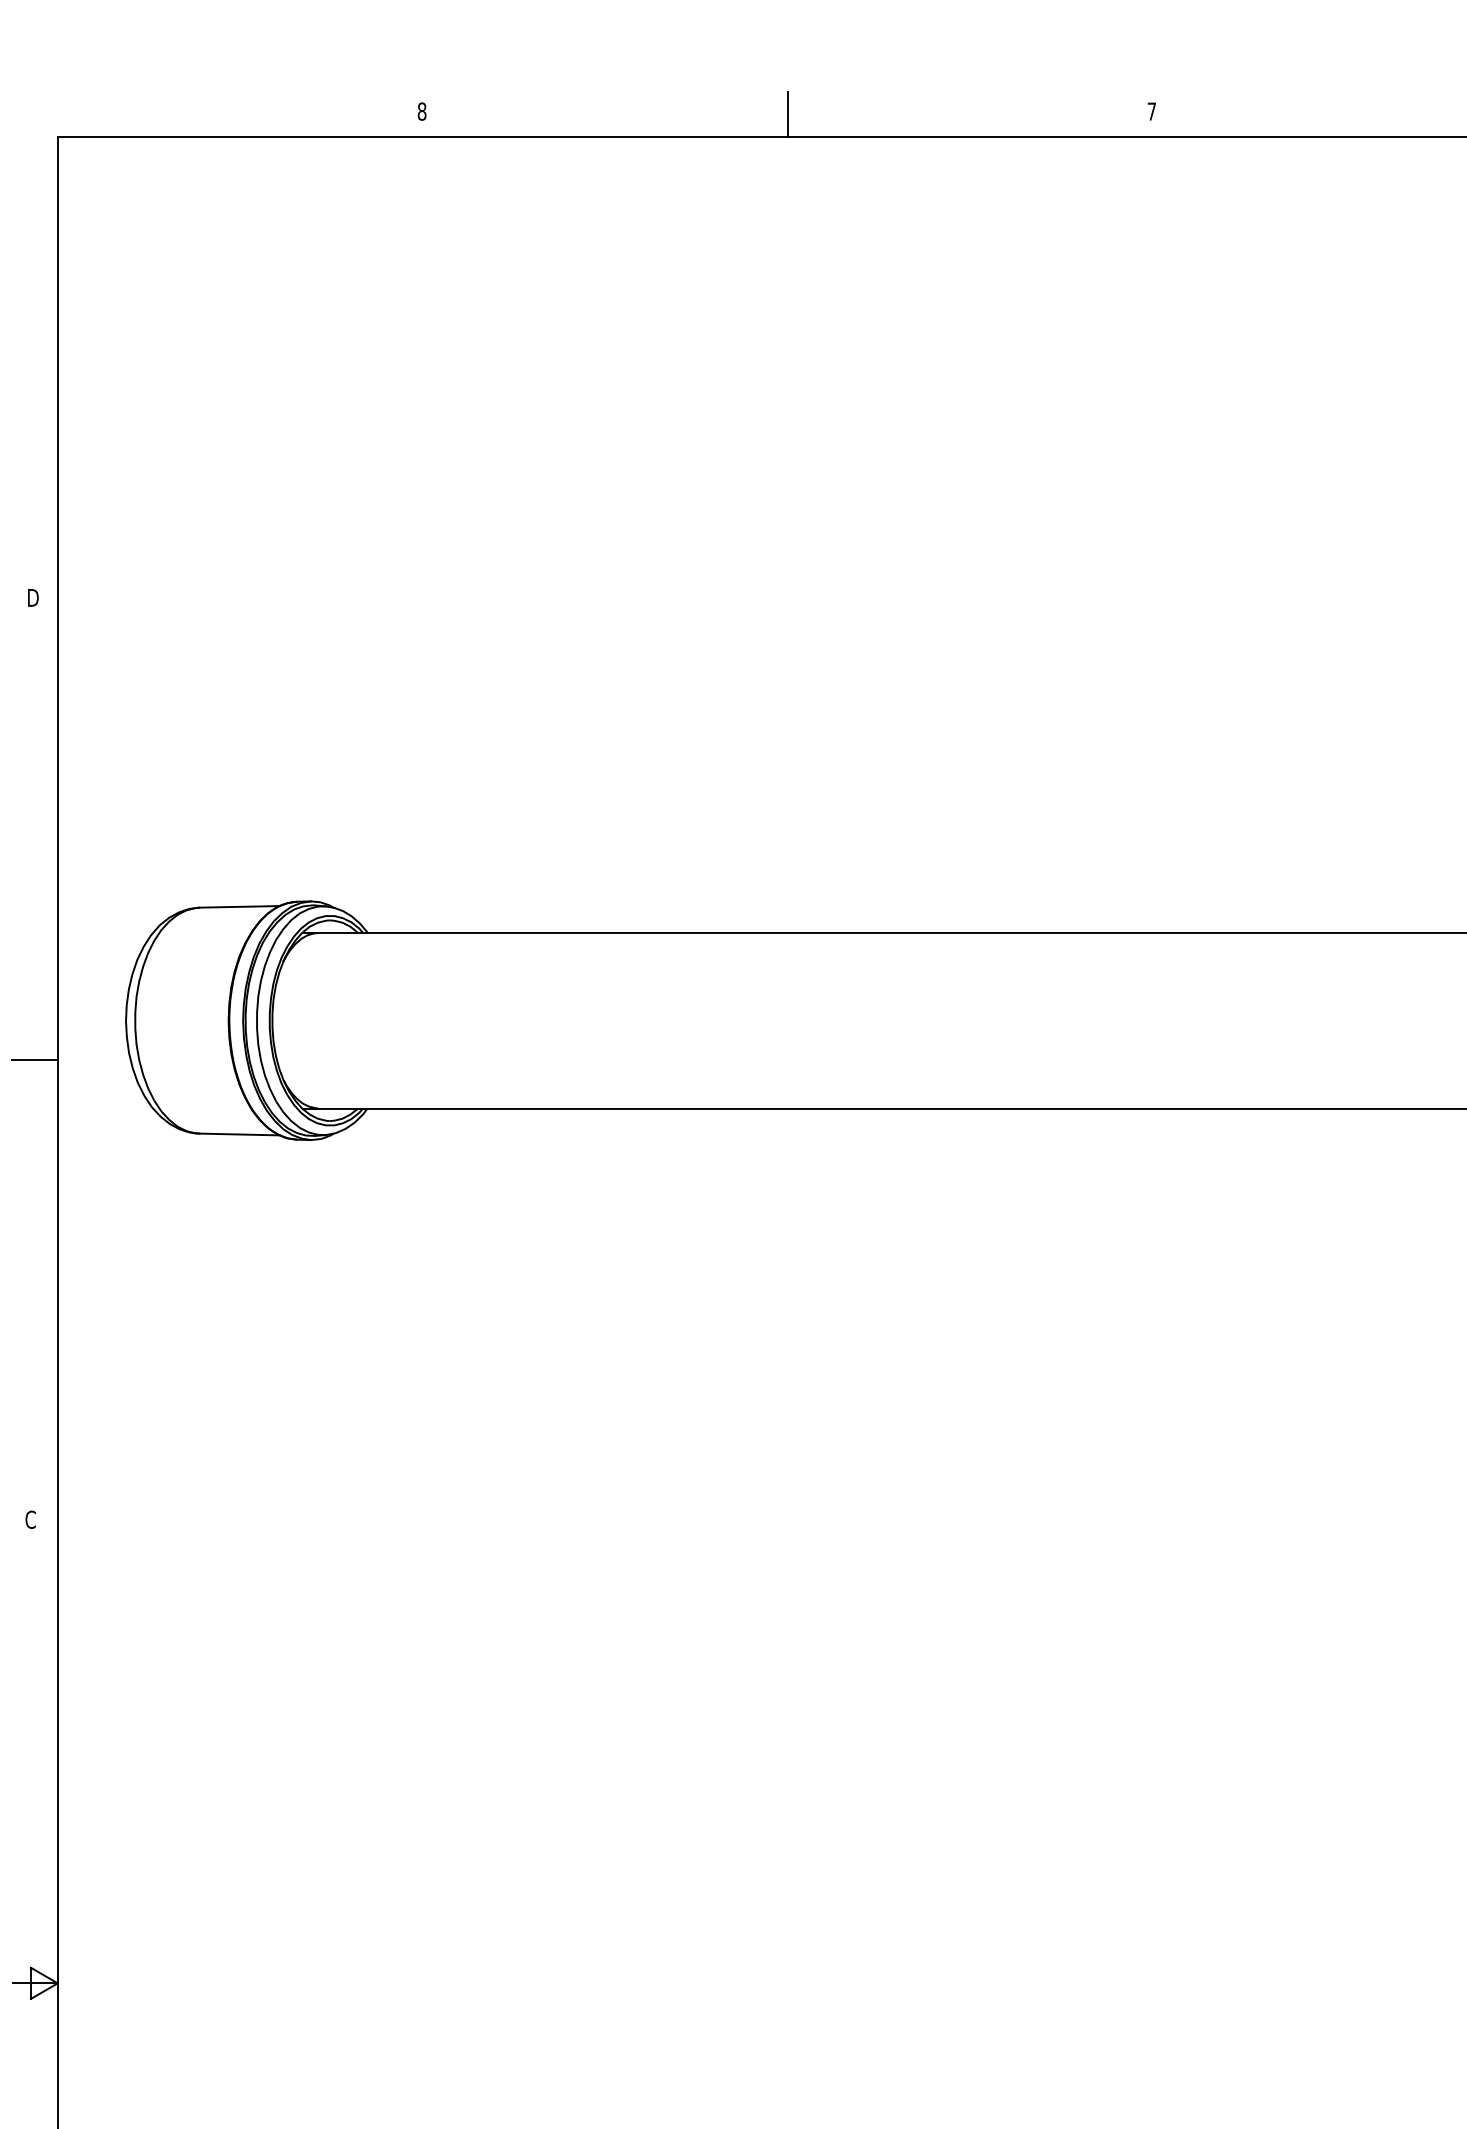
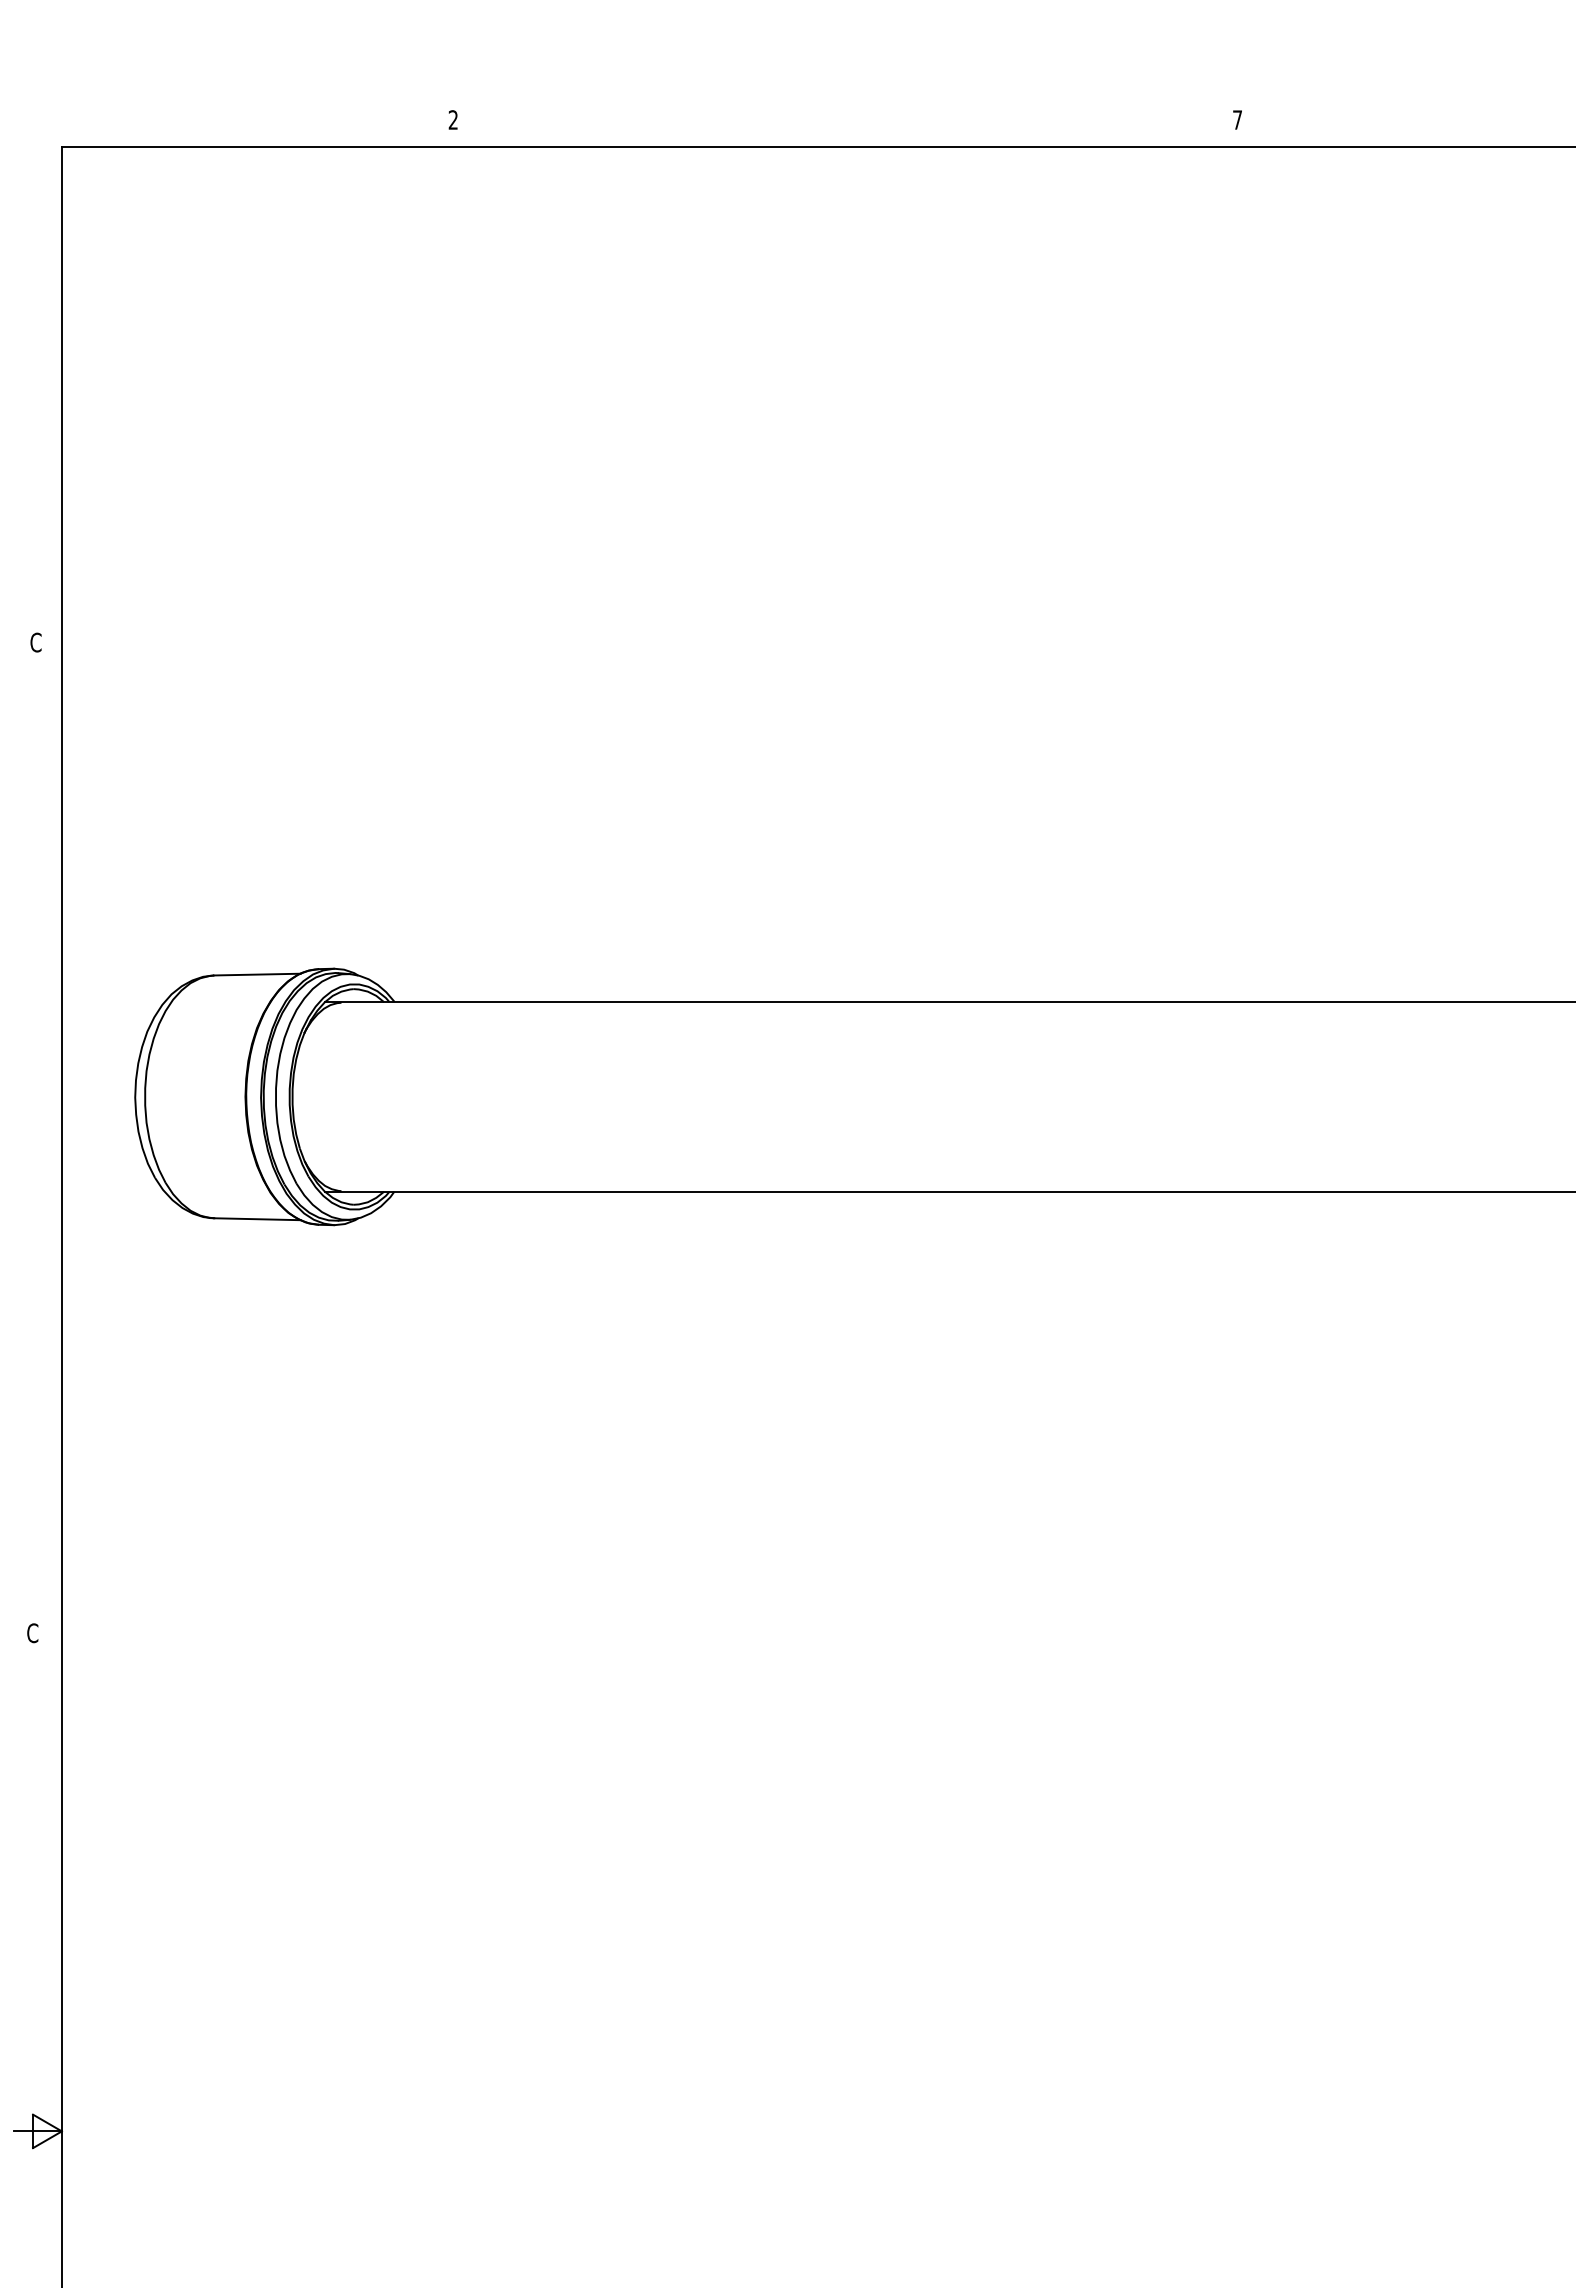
text: (422, 111) -> (453, 119), 8 -> 2
line: (787, 114) -> (846, 123), removed
text: (33, 597) -> (35, 642), D -> C
line: (34, 1060) -> (36, 1139), removed

